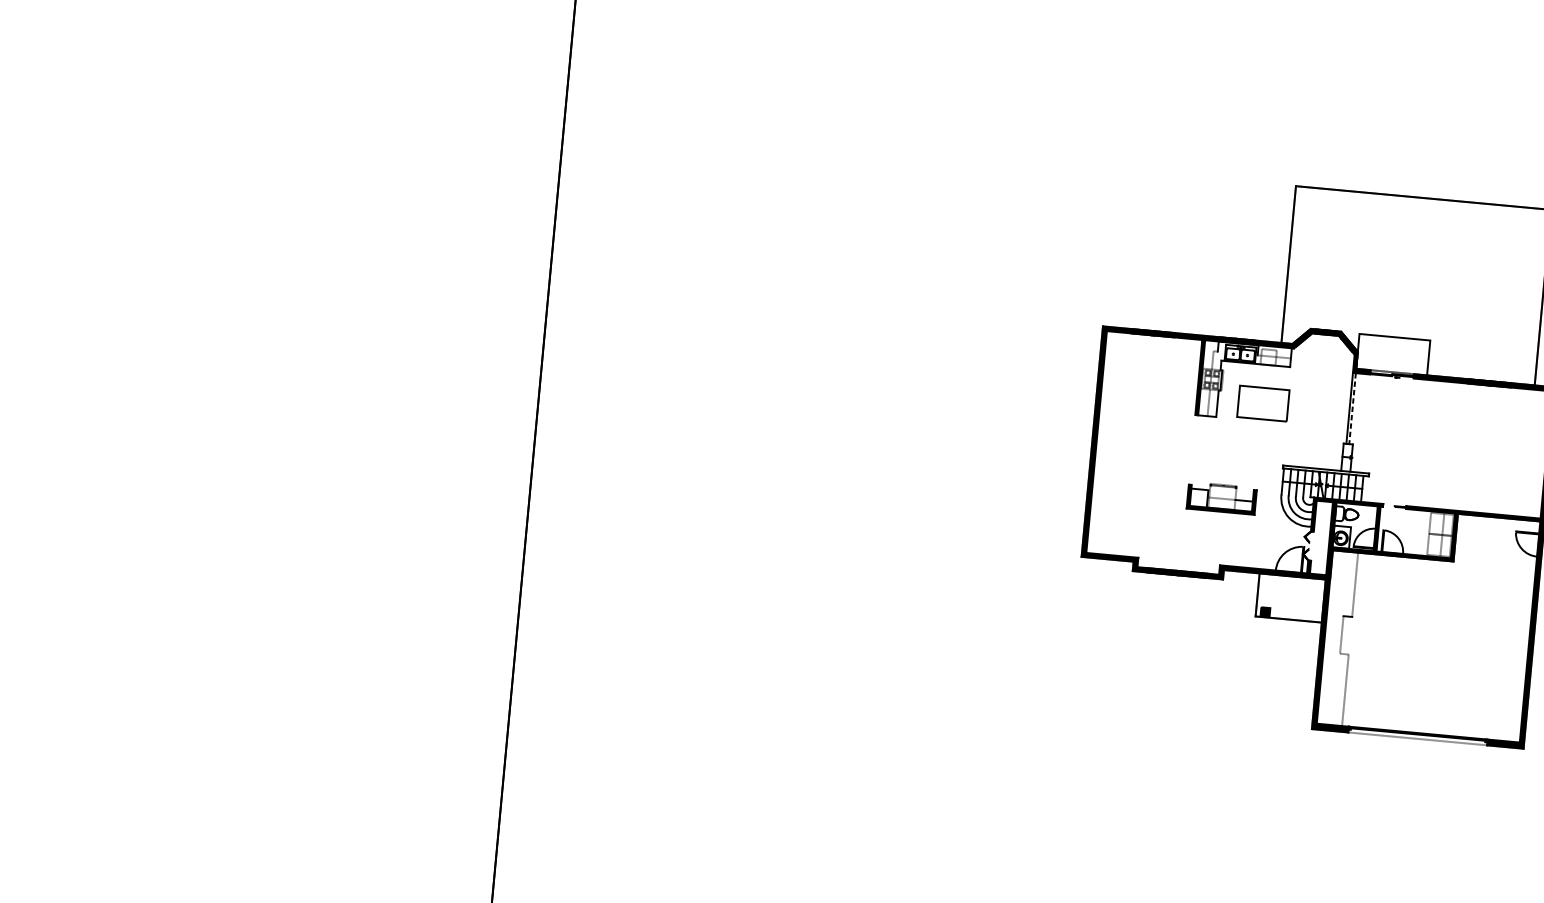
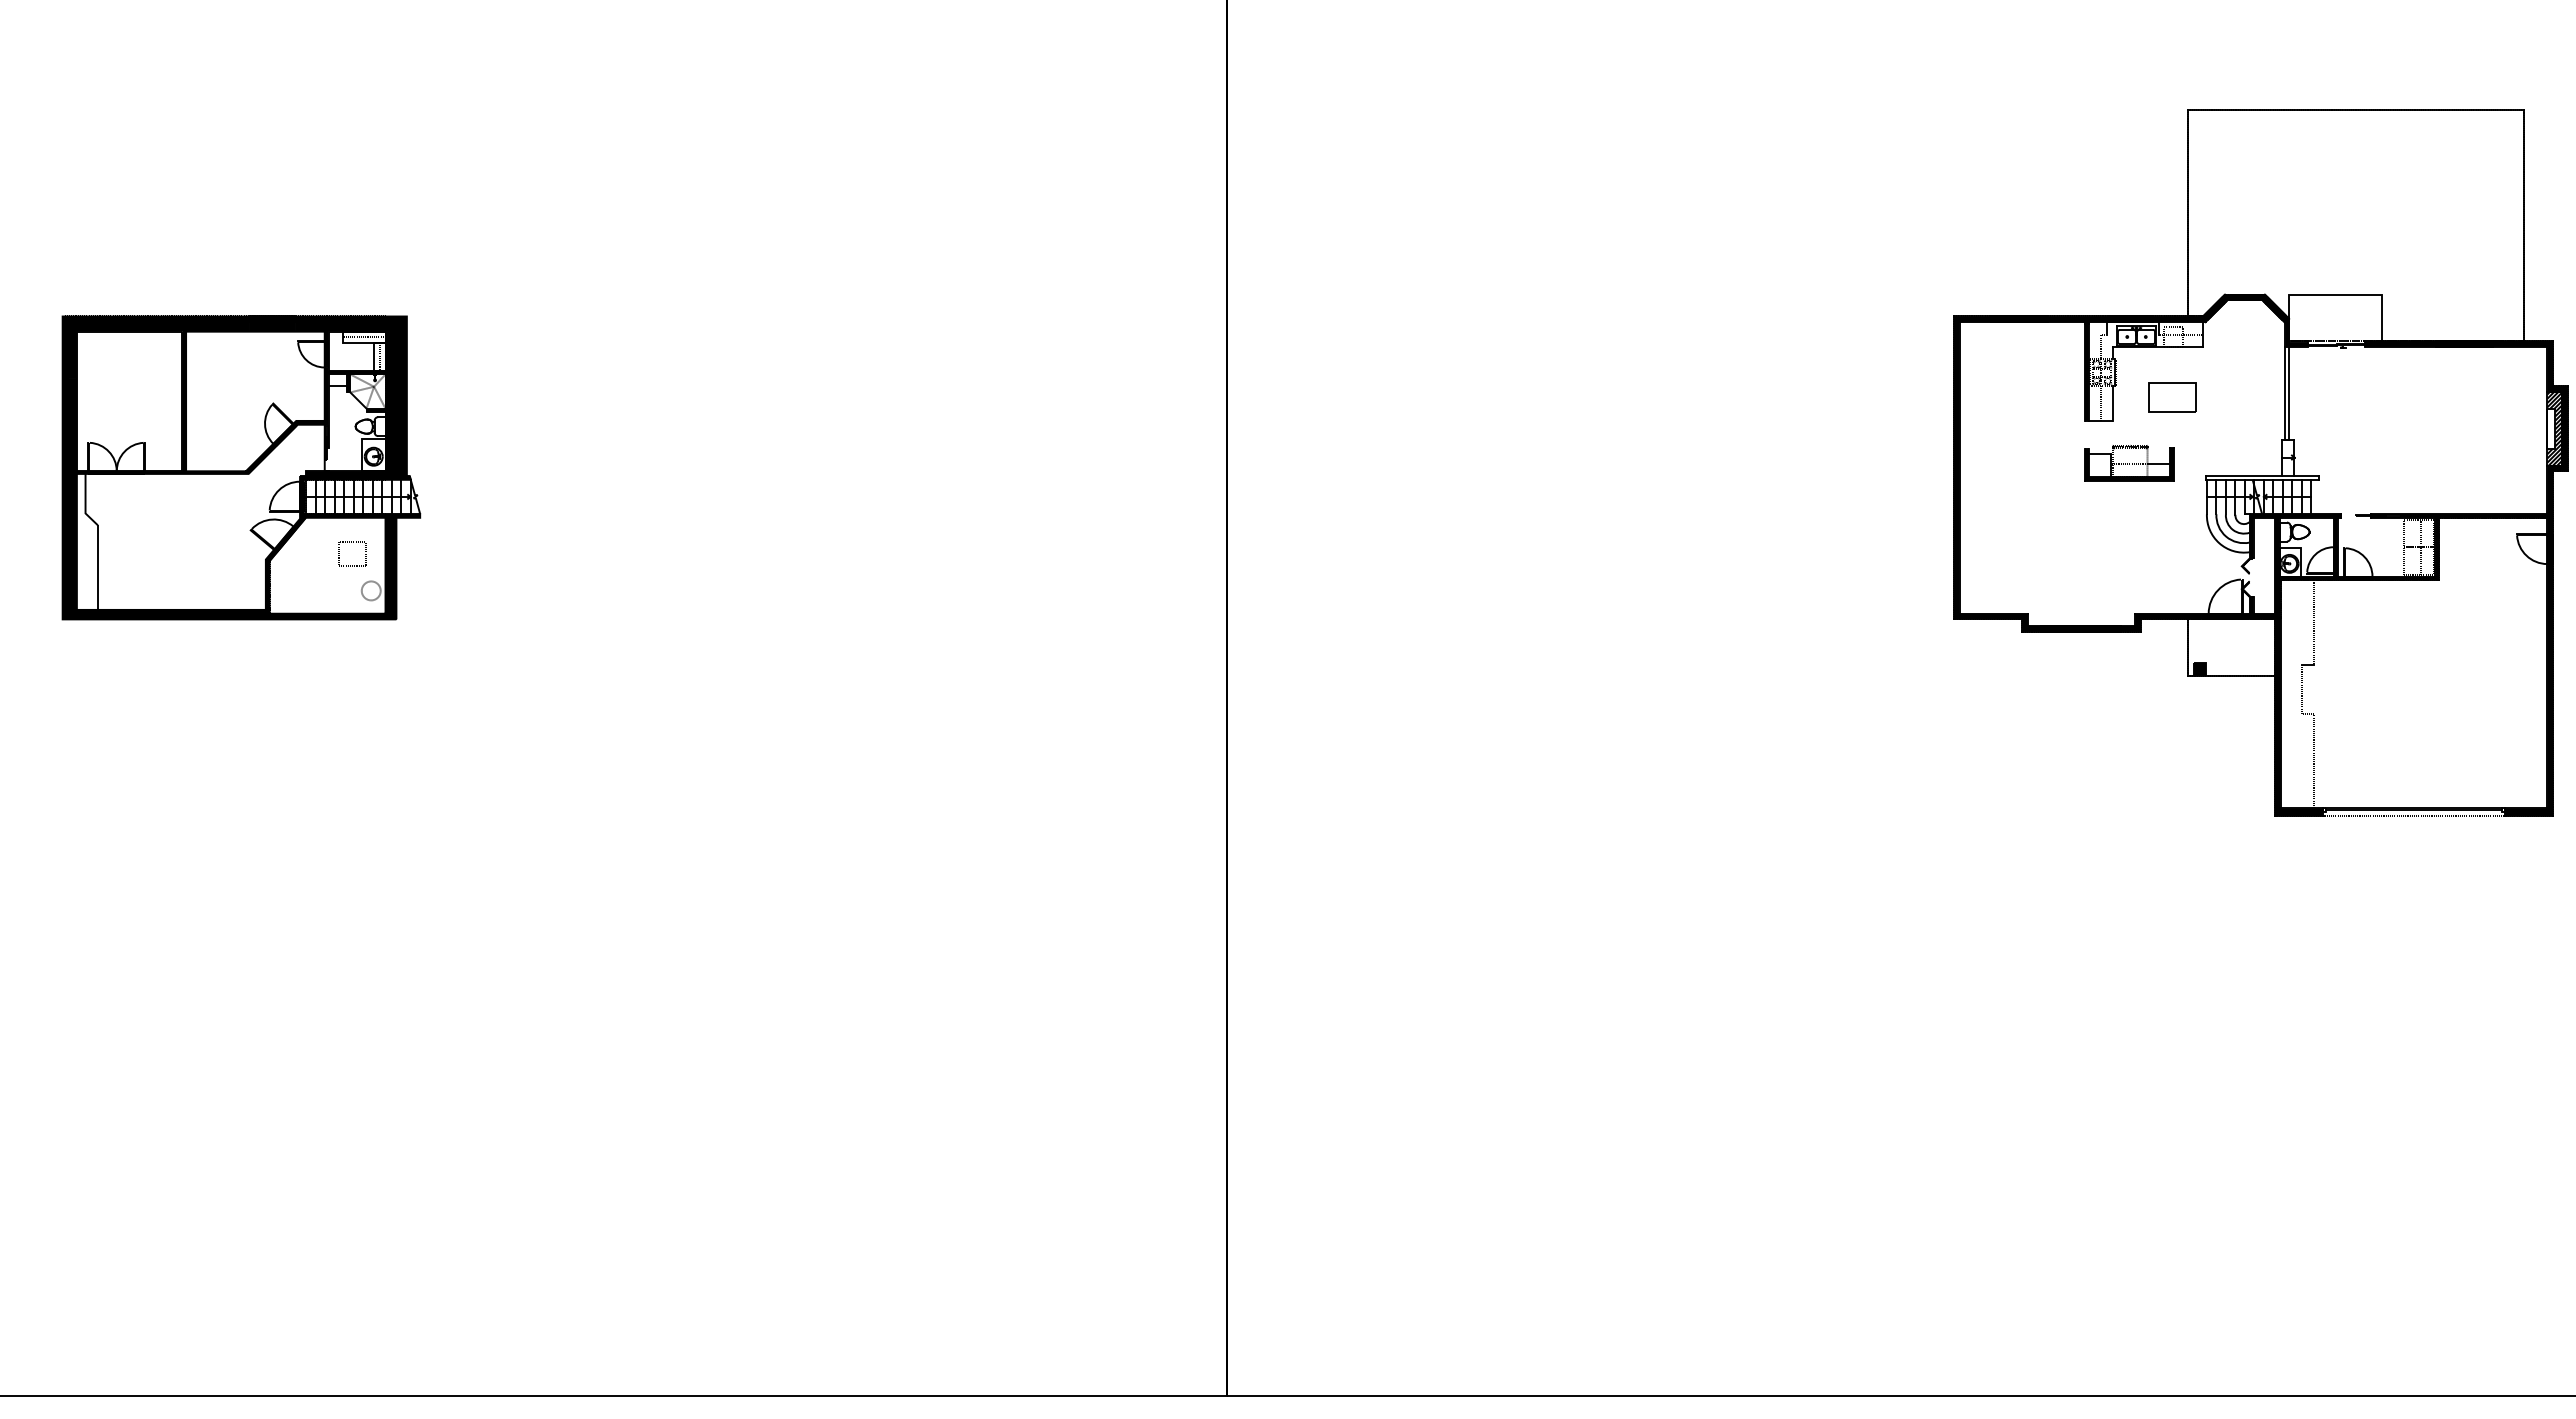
part: (1263, 403) -> (2172, 397), size x0.71
line: (1352, 408) -> (2289, 393), dashed -> solid
part: (1221, 498) -> (2129, 463), moved

